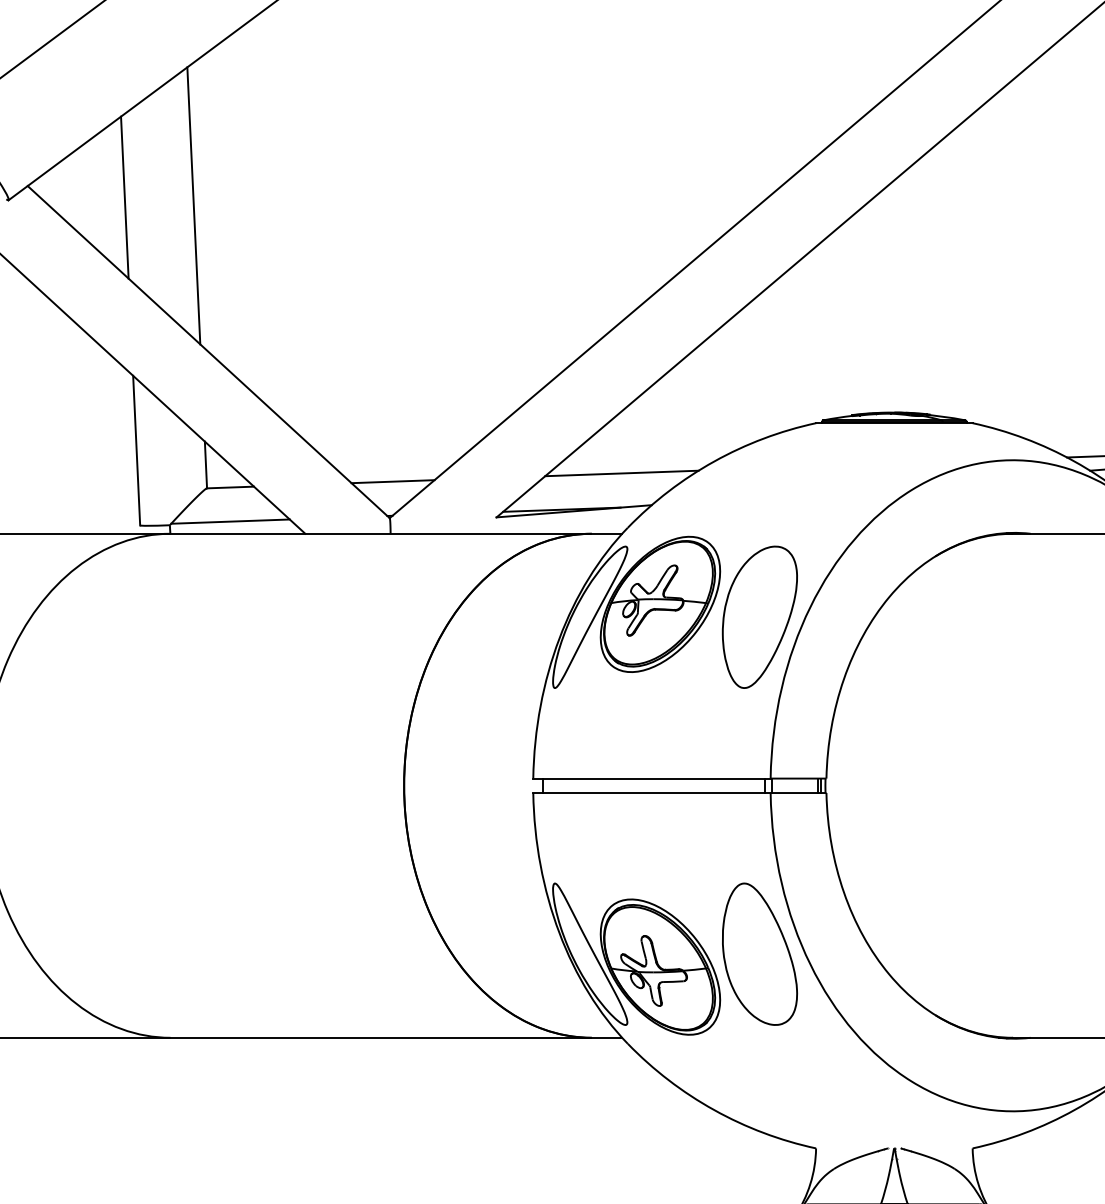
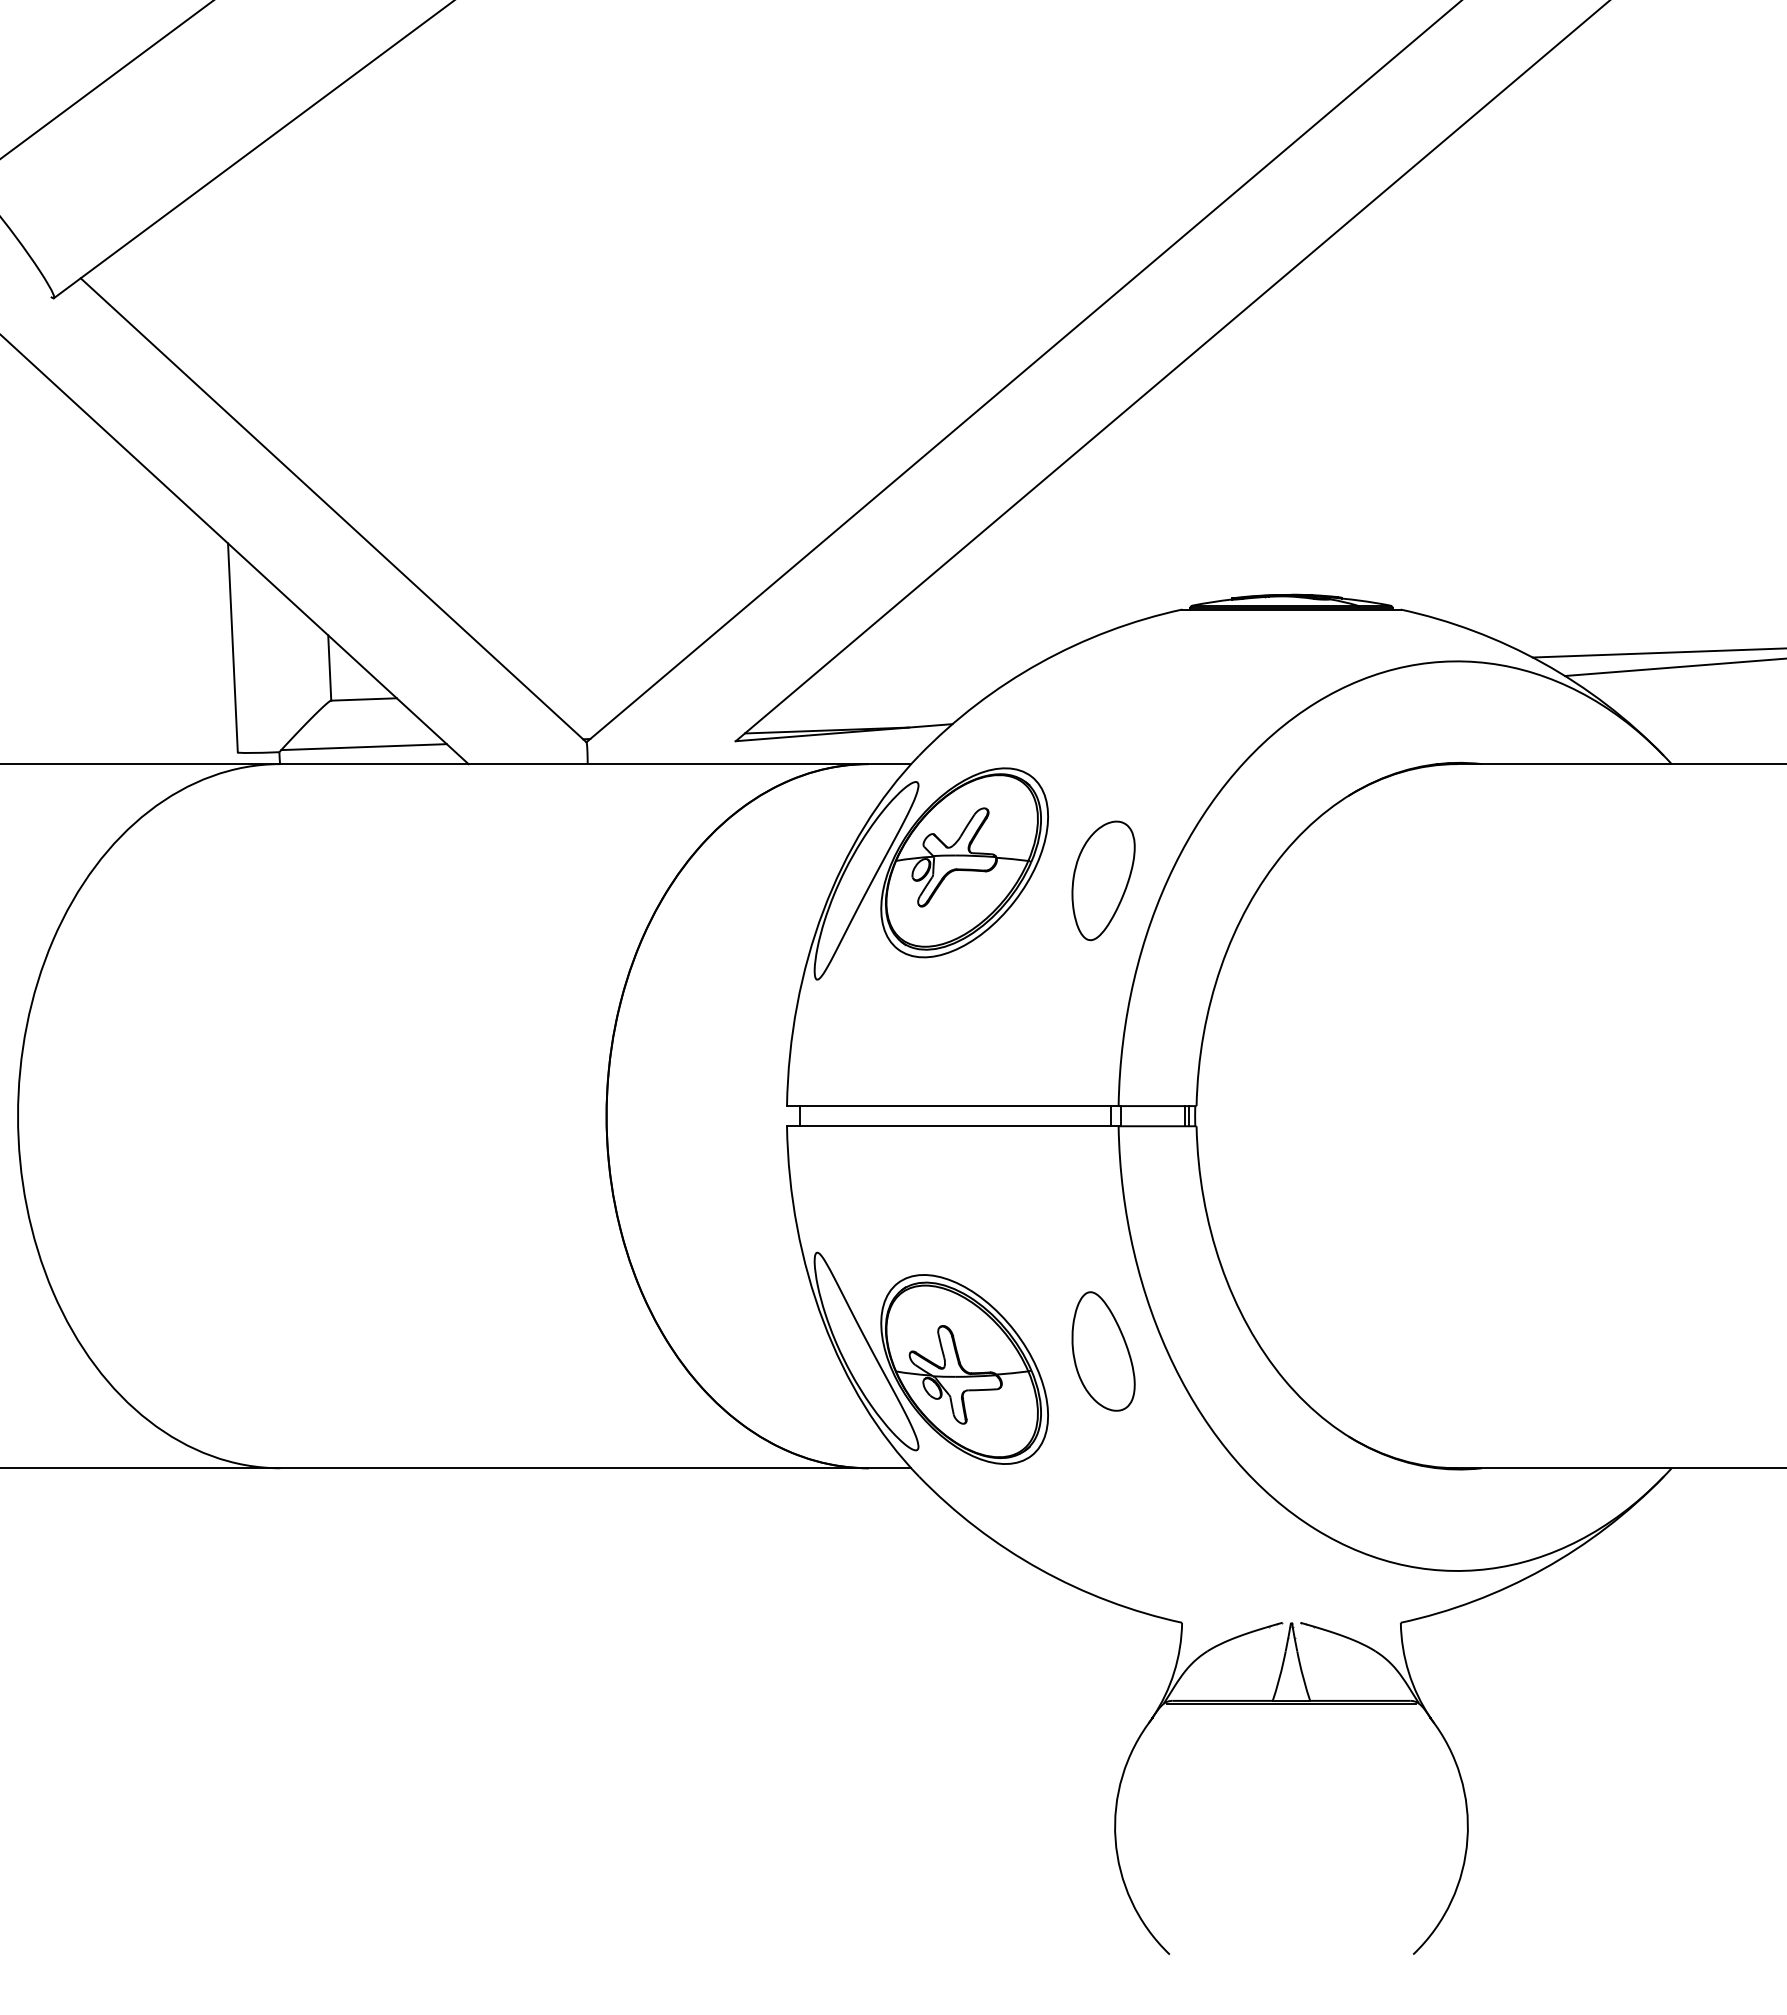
line: (124, 197) -> (216, 294), removed
line: (193, 205) -> (312, 305), removed
line: (621, 473) -> (910, 679), removed
line: (393, 481) -> (591, 691), removed
part: (759, 617) -> (1103, 880), size x0.6
part: (759, 954) -> (1103, 1351), size x0.6

